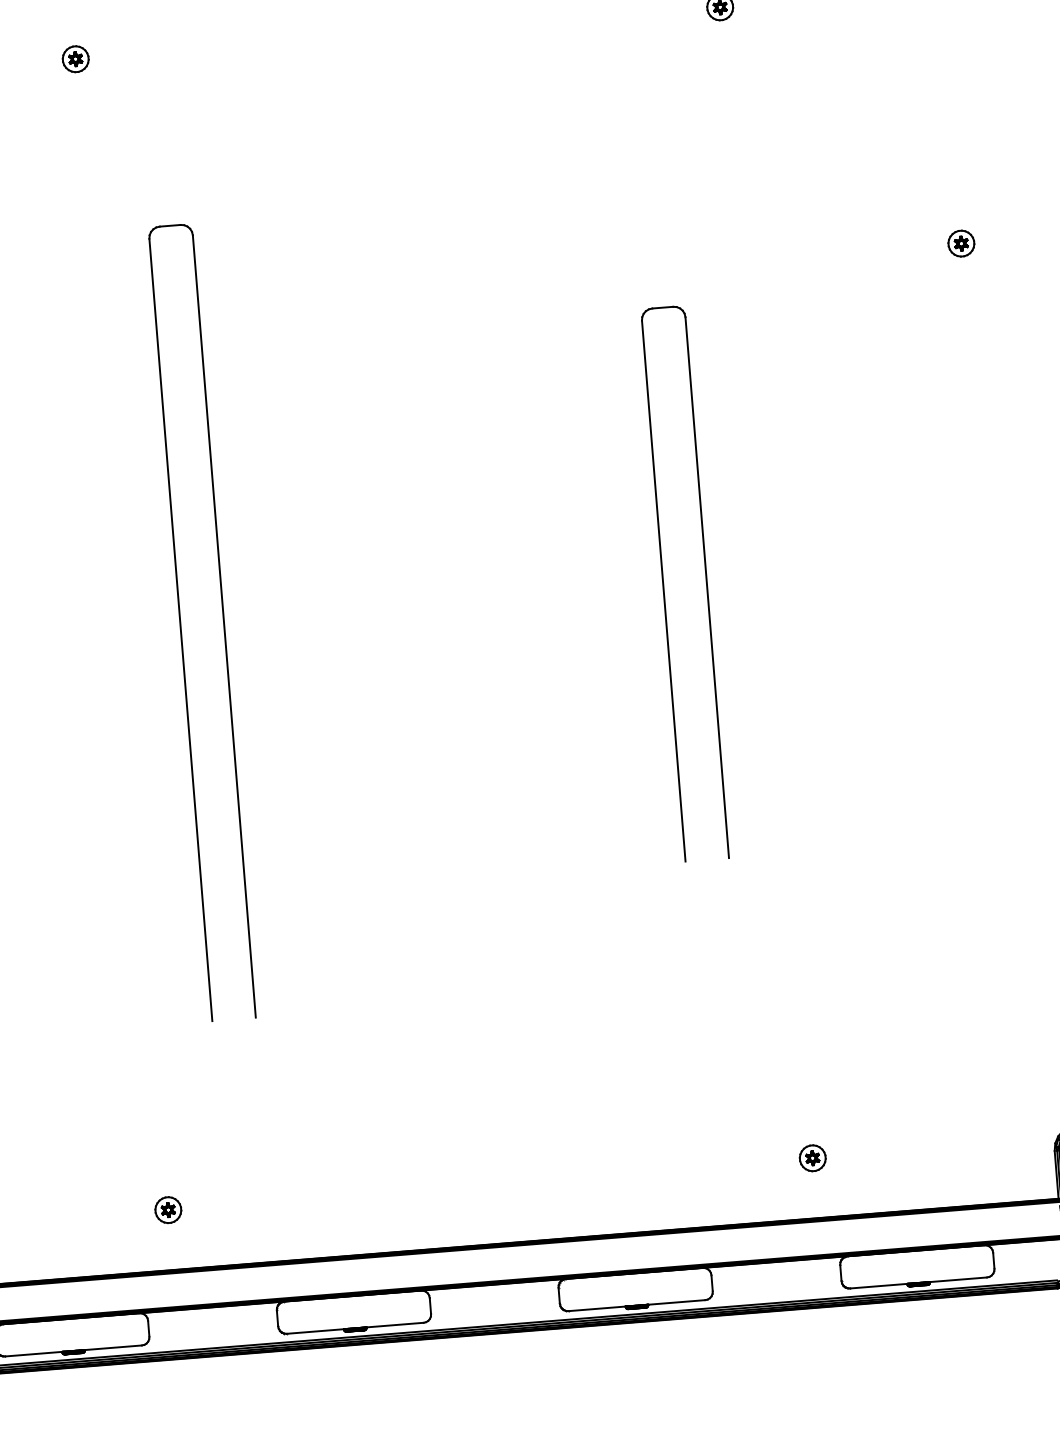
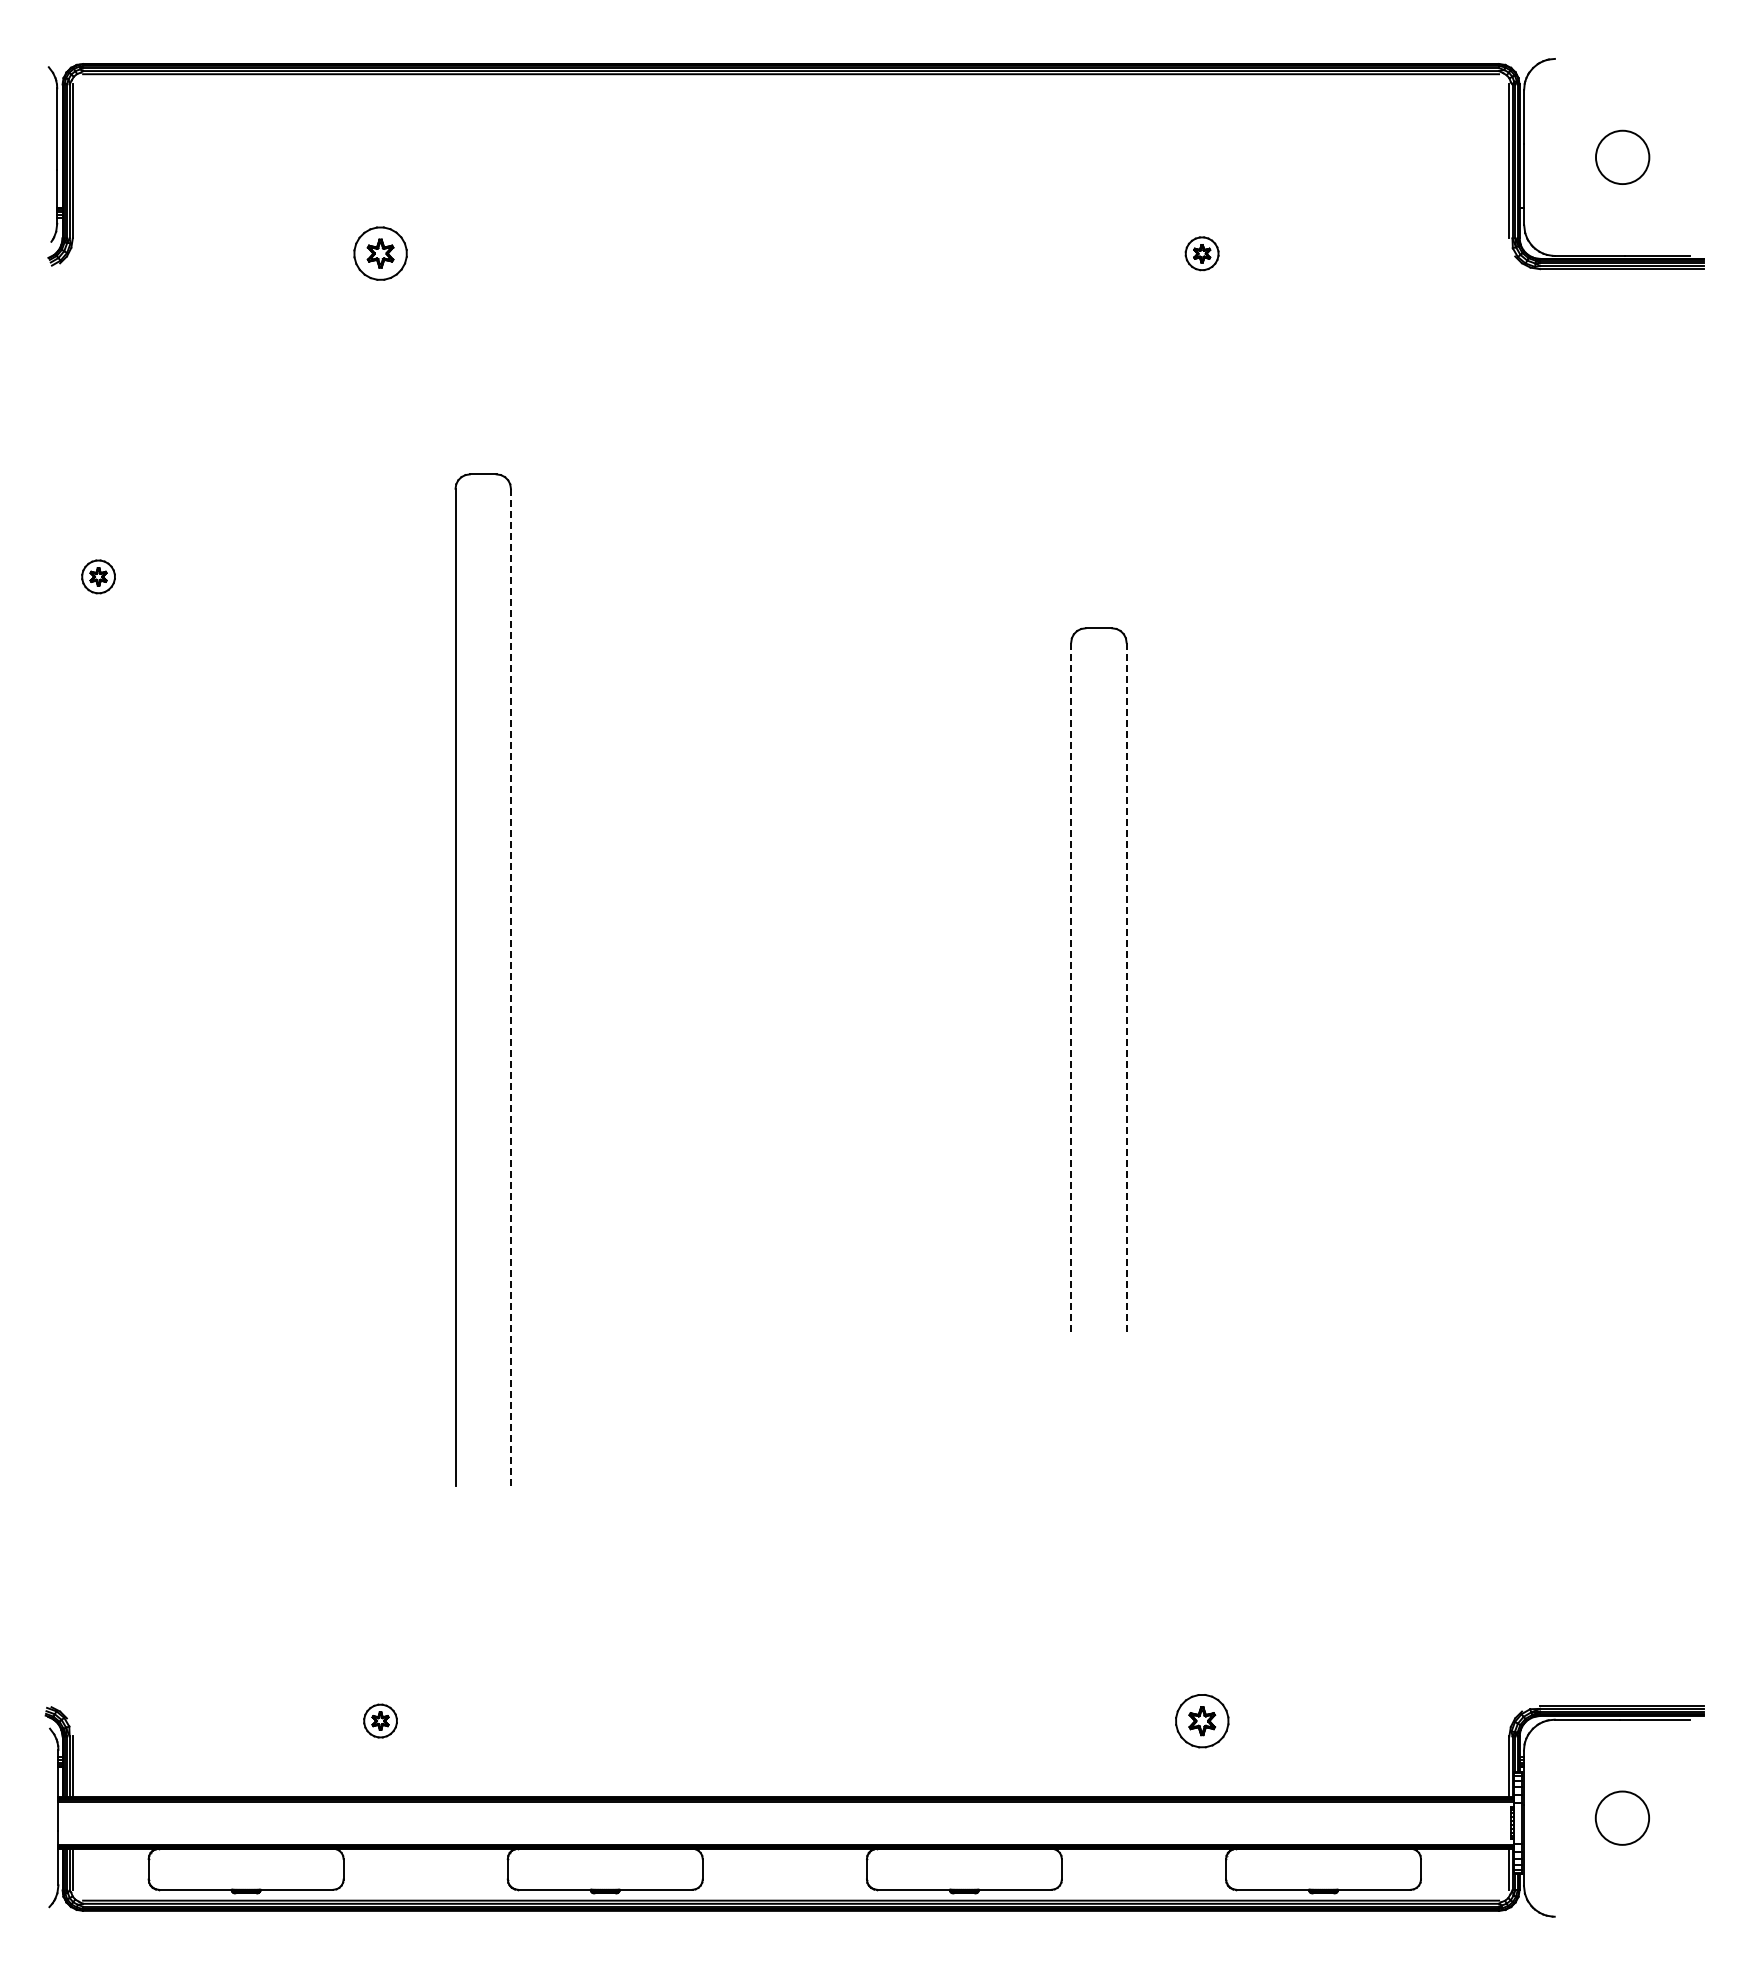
part: (75, 59) -> (380, 253), size x1.6
part: (961, 243) -> (1483, 577), removed
line: (707, 587) -> (1126, 987), solid -> dashed
line: (664, 591) -> (1071, 987), solid -> dashed
line: (223, 626) -> (510, 987), solid -> dashed
part: (812, 1157) -> (1201, 1720), size x1.6

